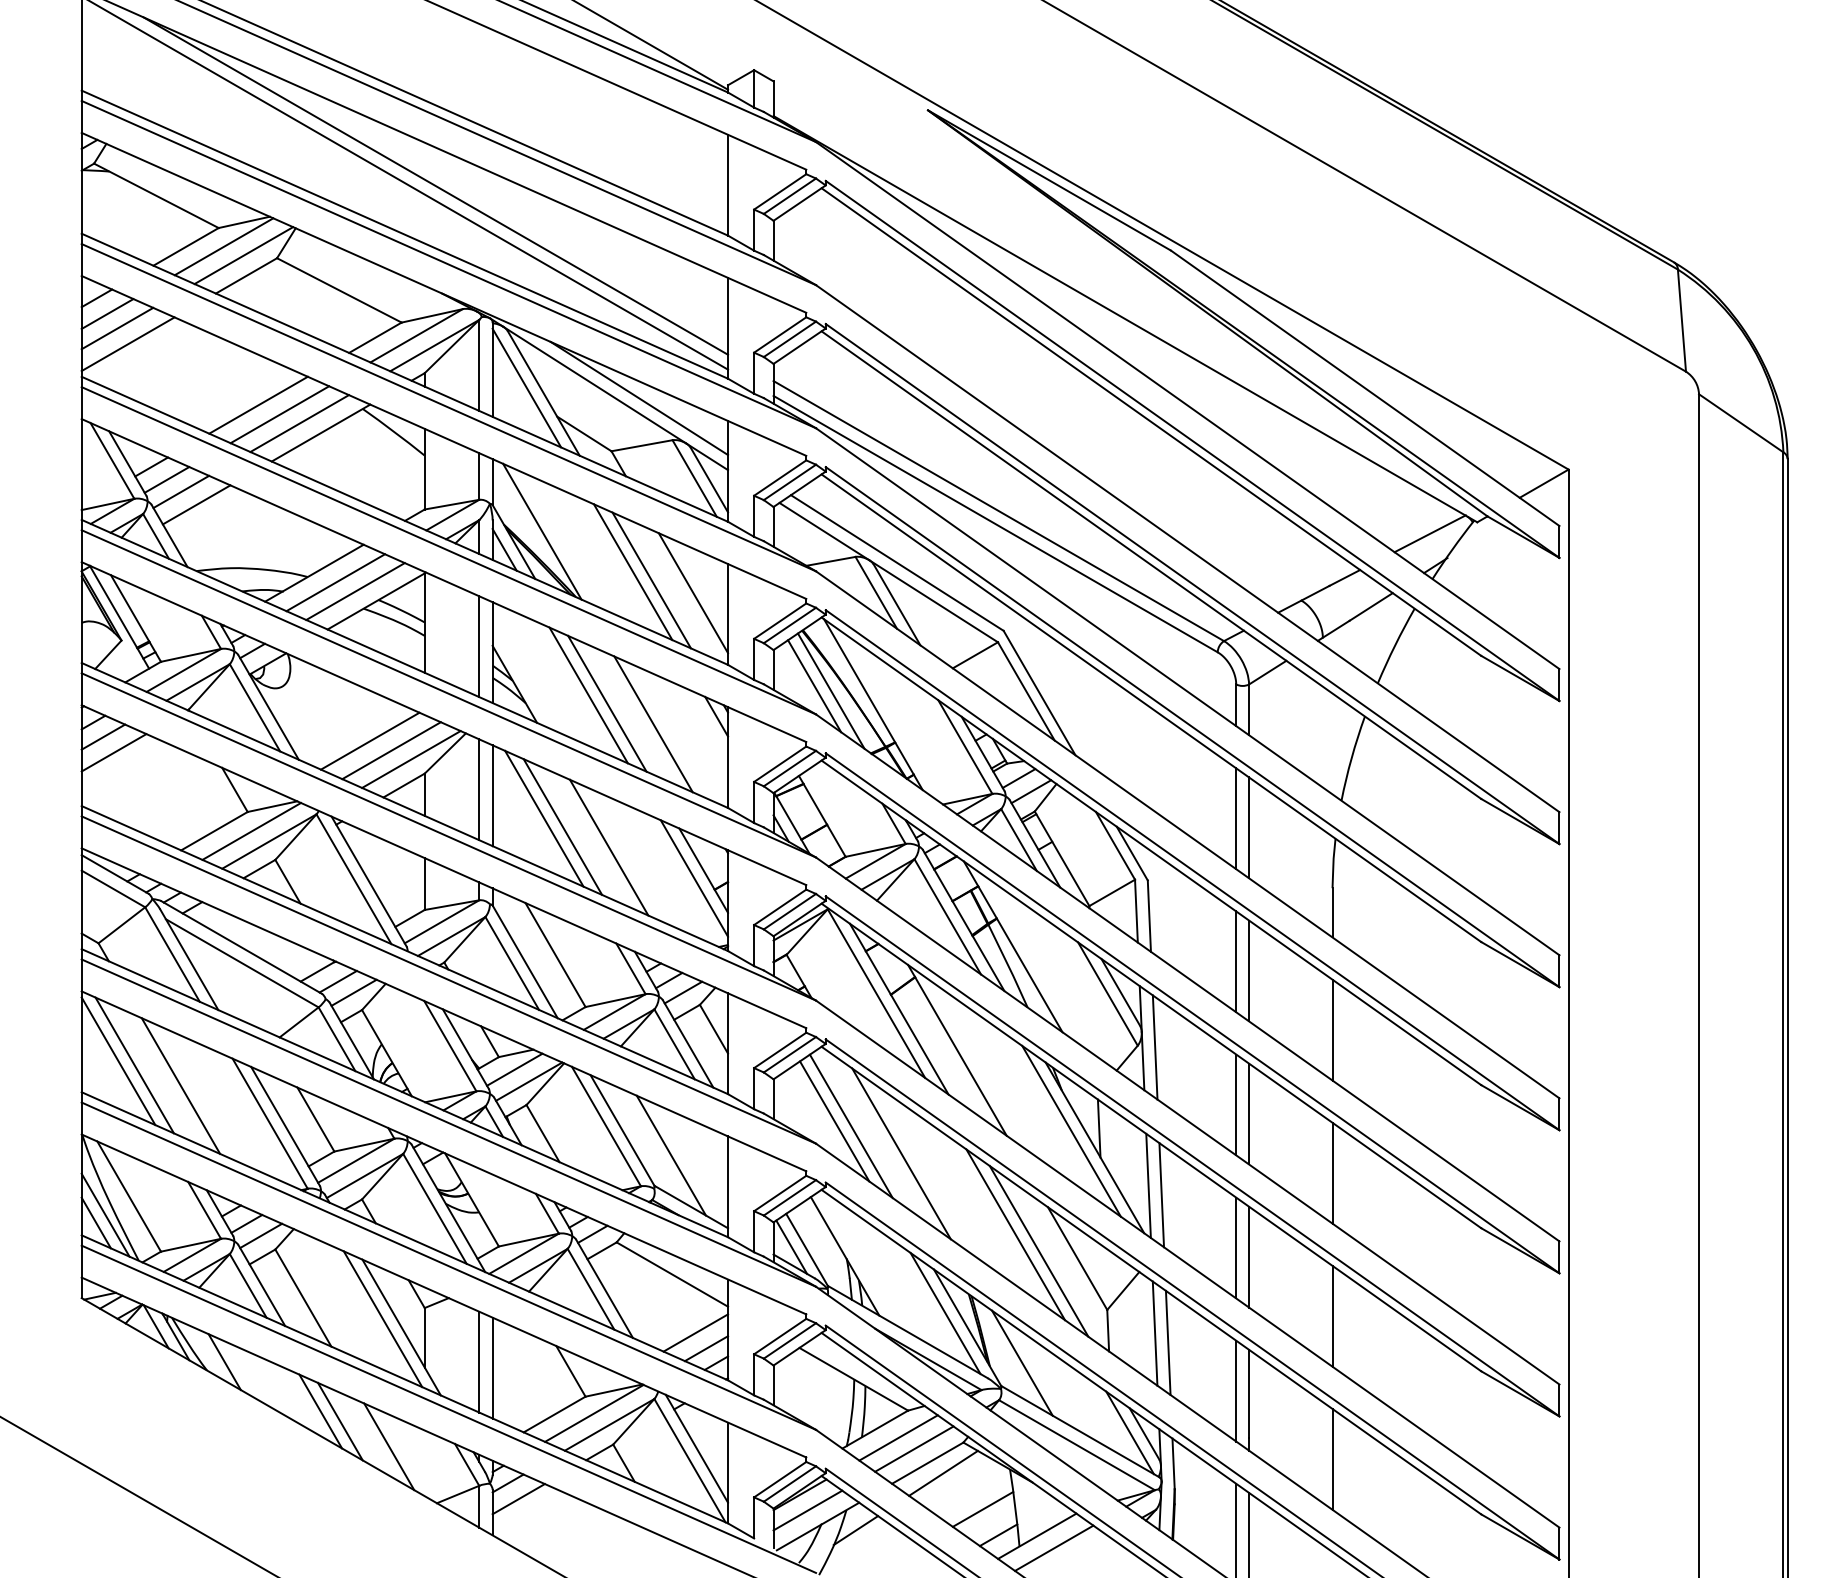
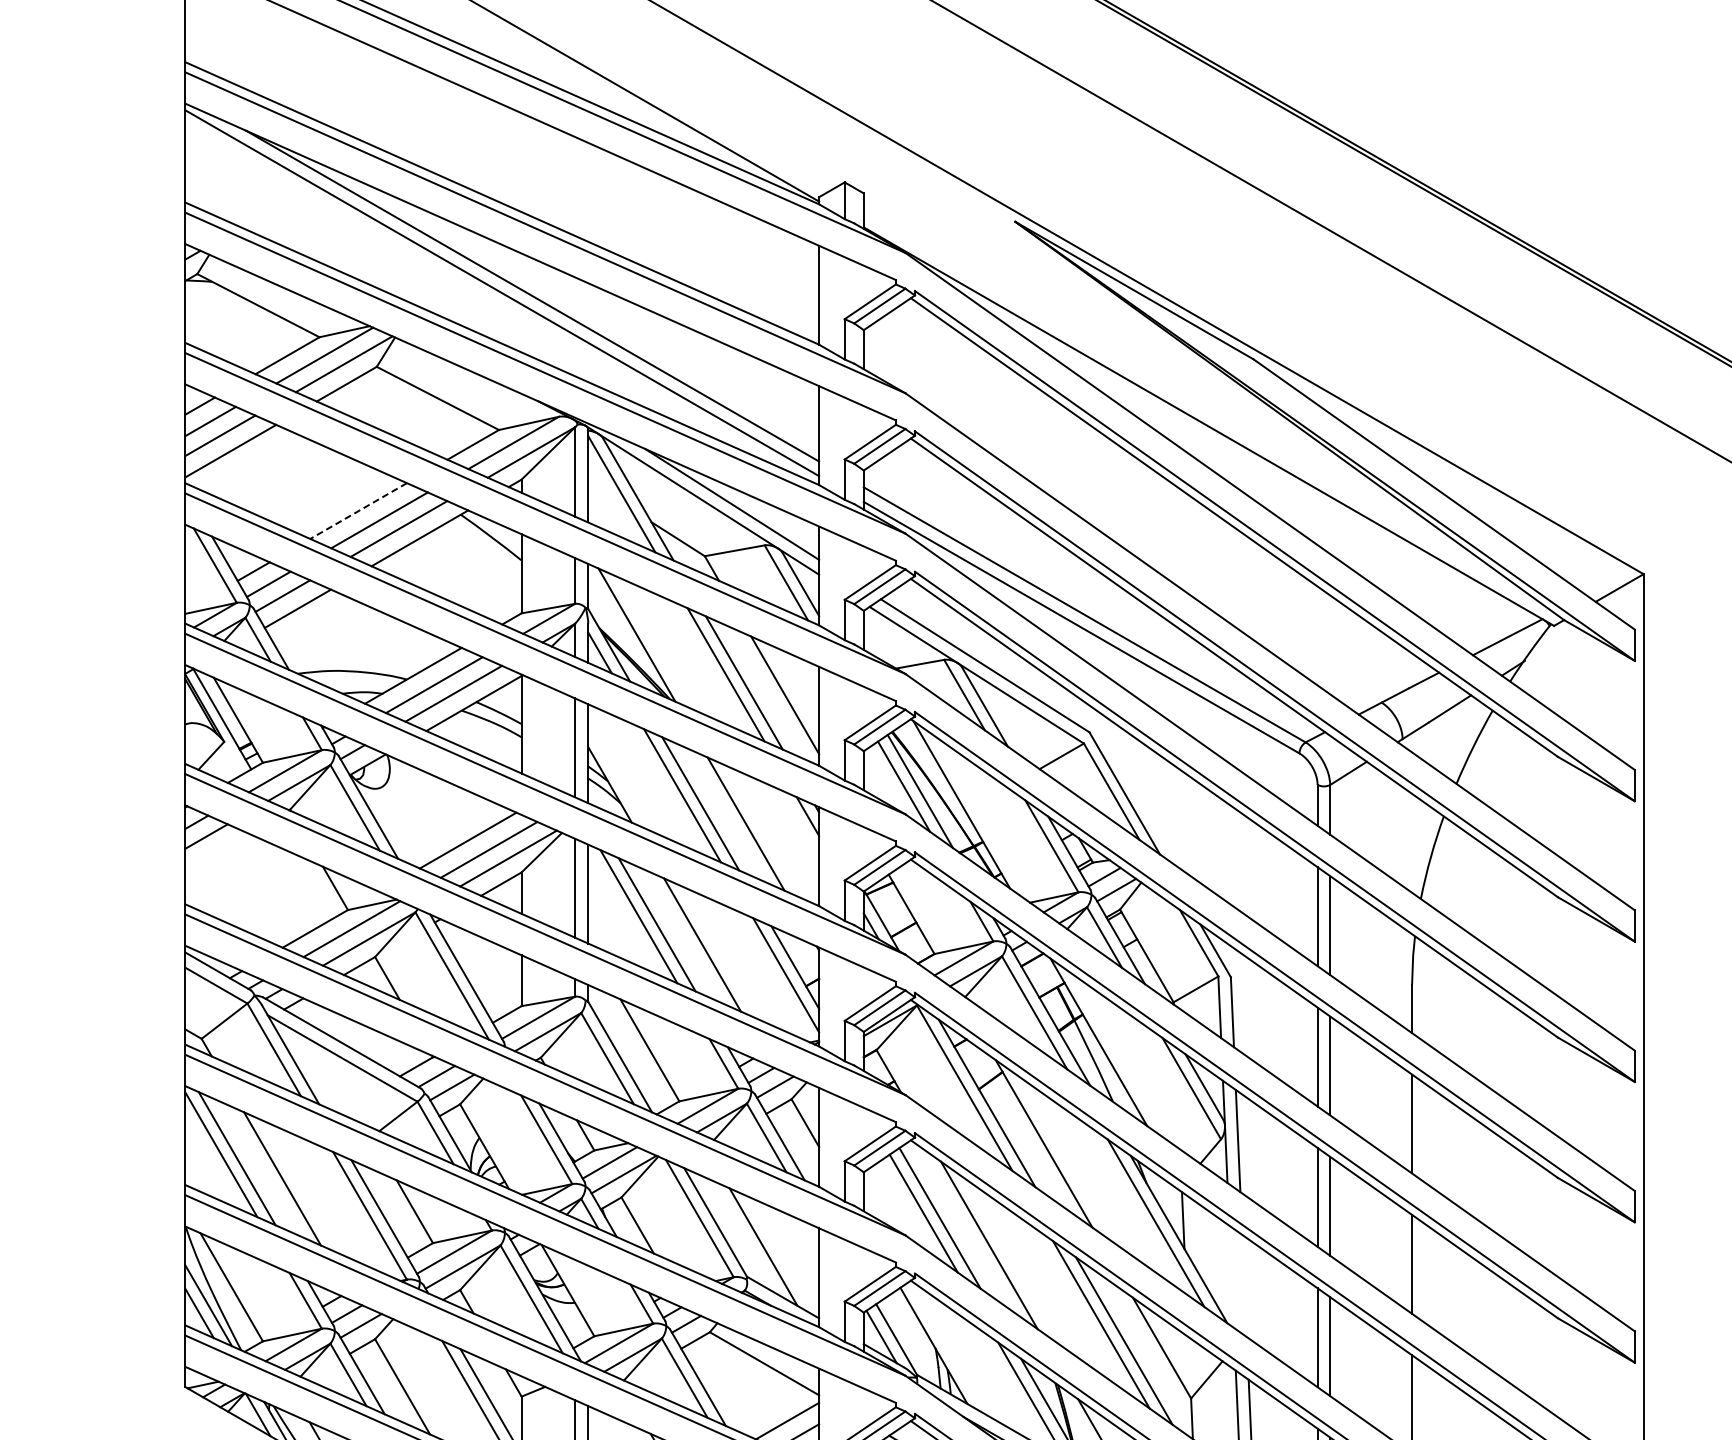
line: (258, 405) -> (358, 511), solid -> dashed
line: (113, 752) -> (216, 851), removed
line: (1148, 1185) -> (1231, 1276), removed
line: (1161, 1195) -> (1244, 1286), removed

